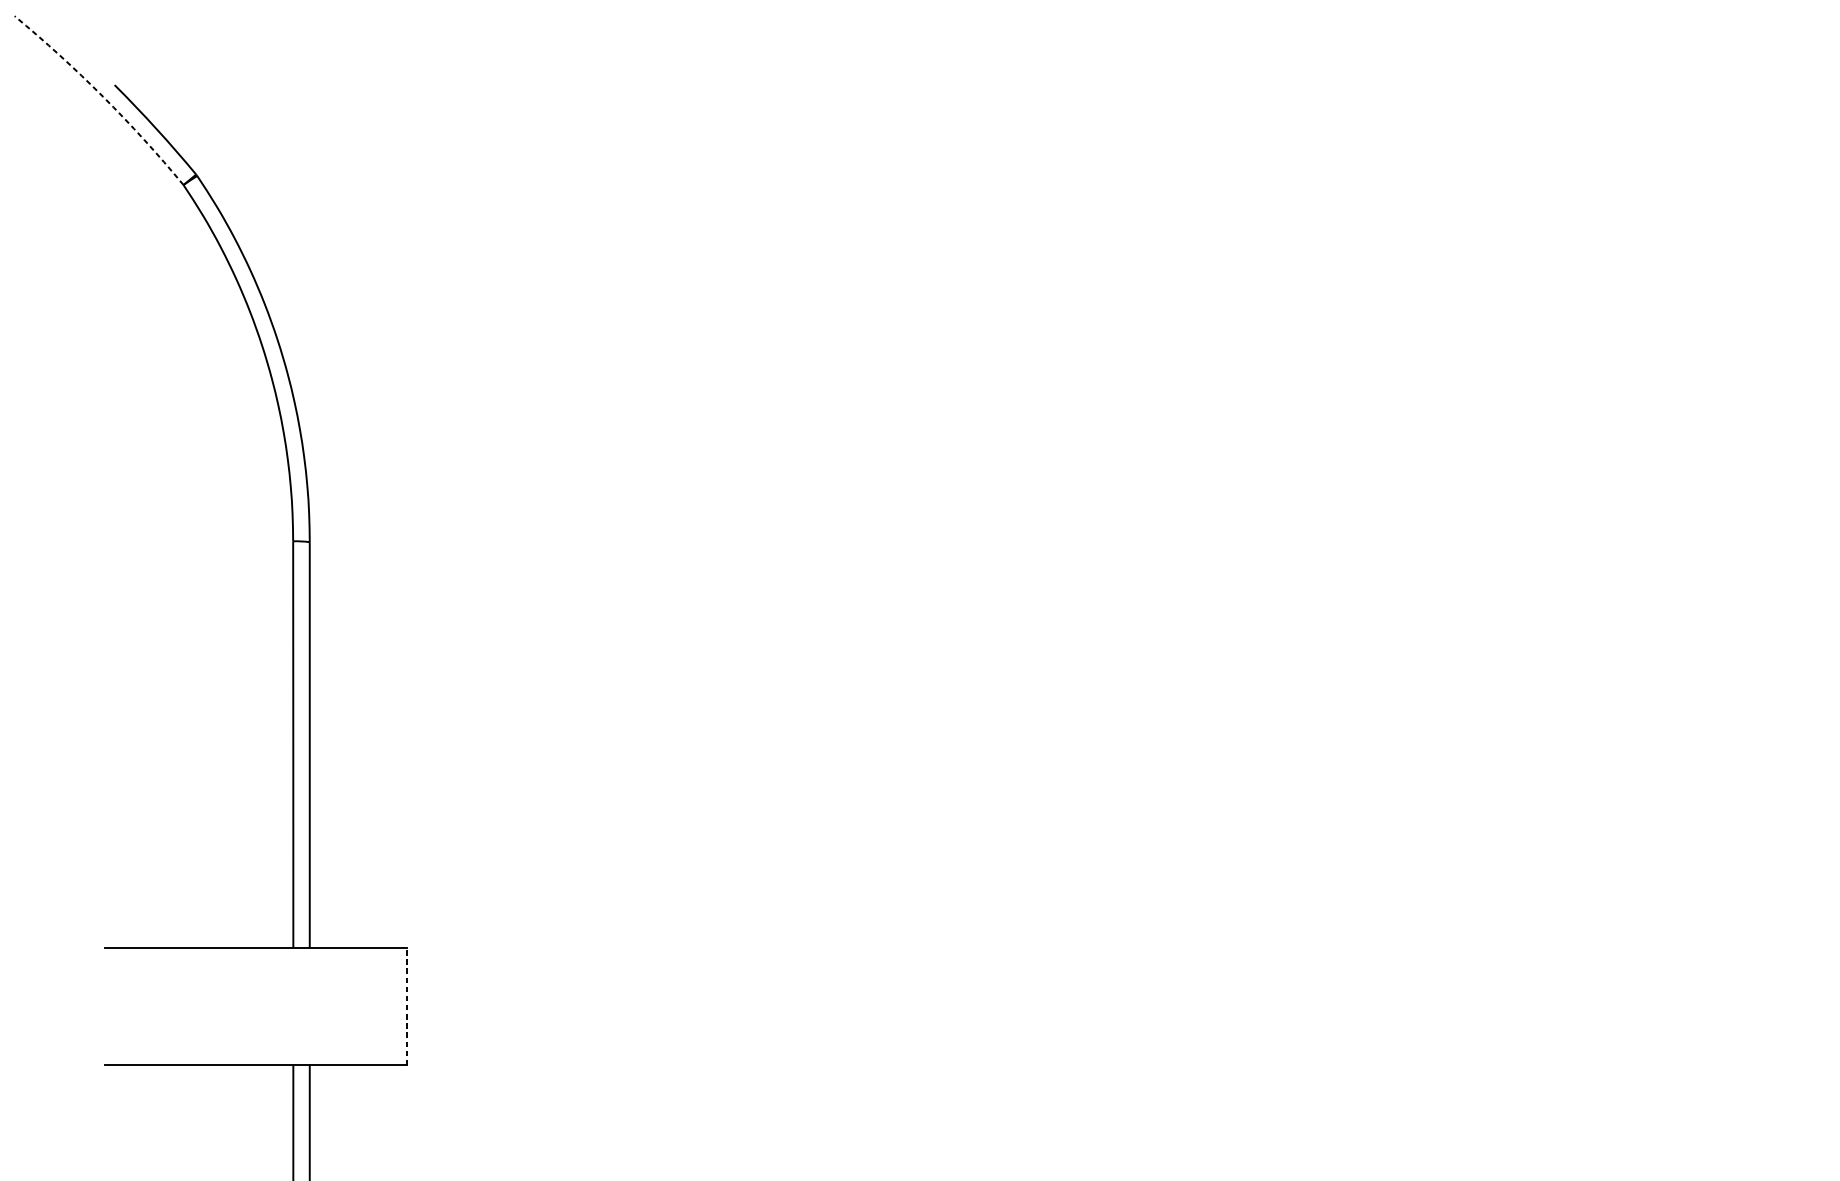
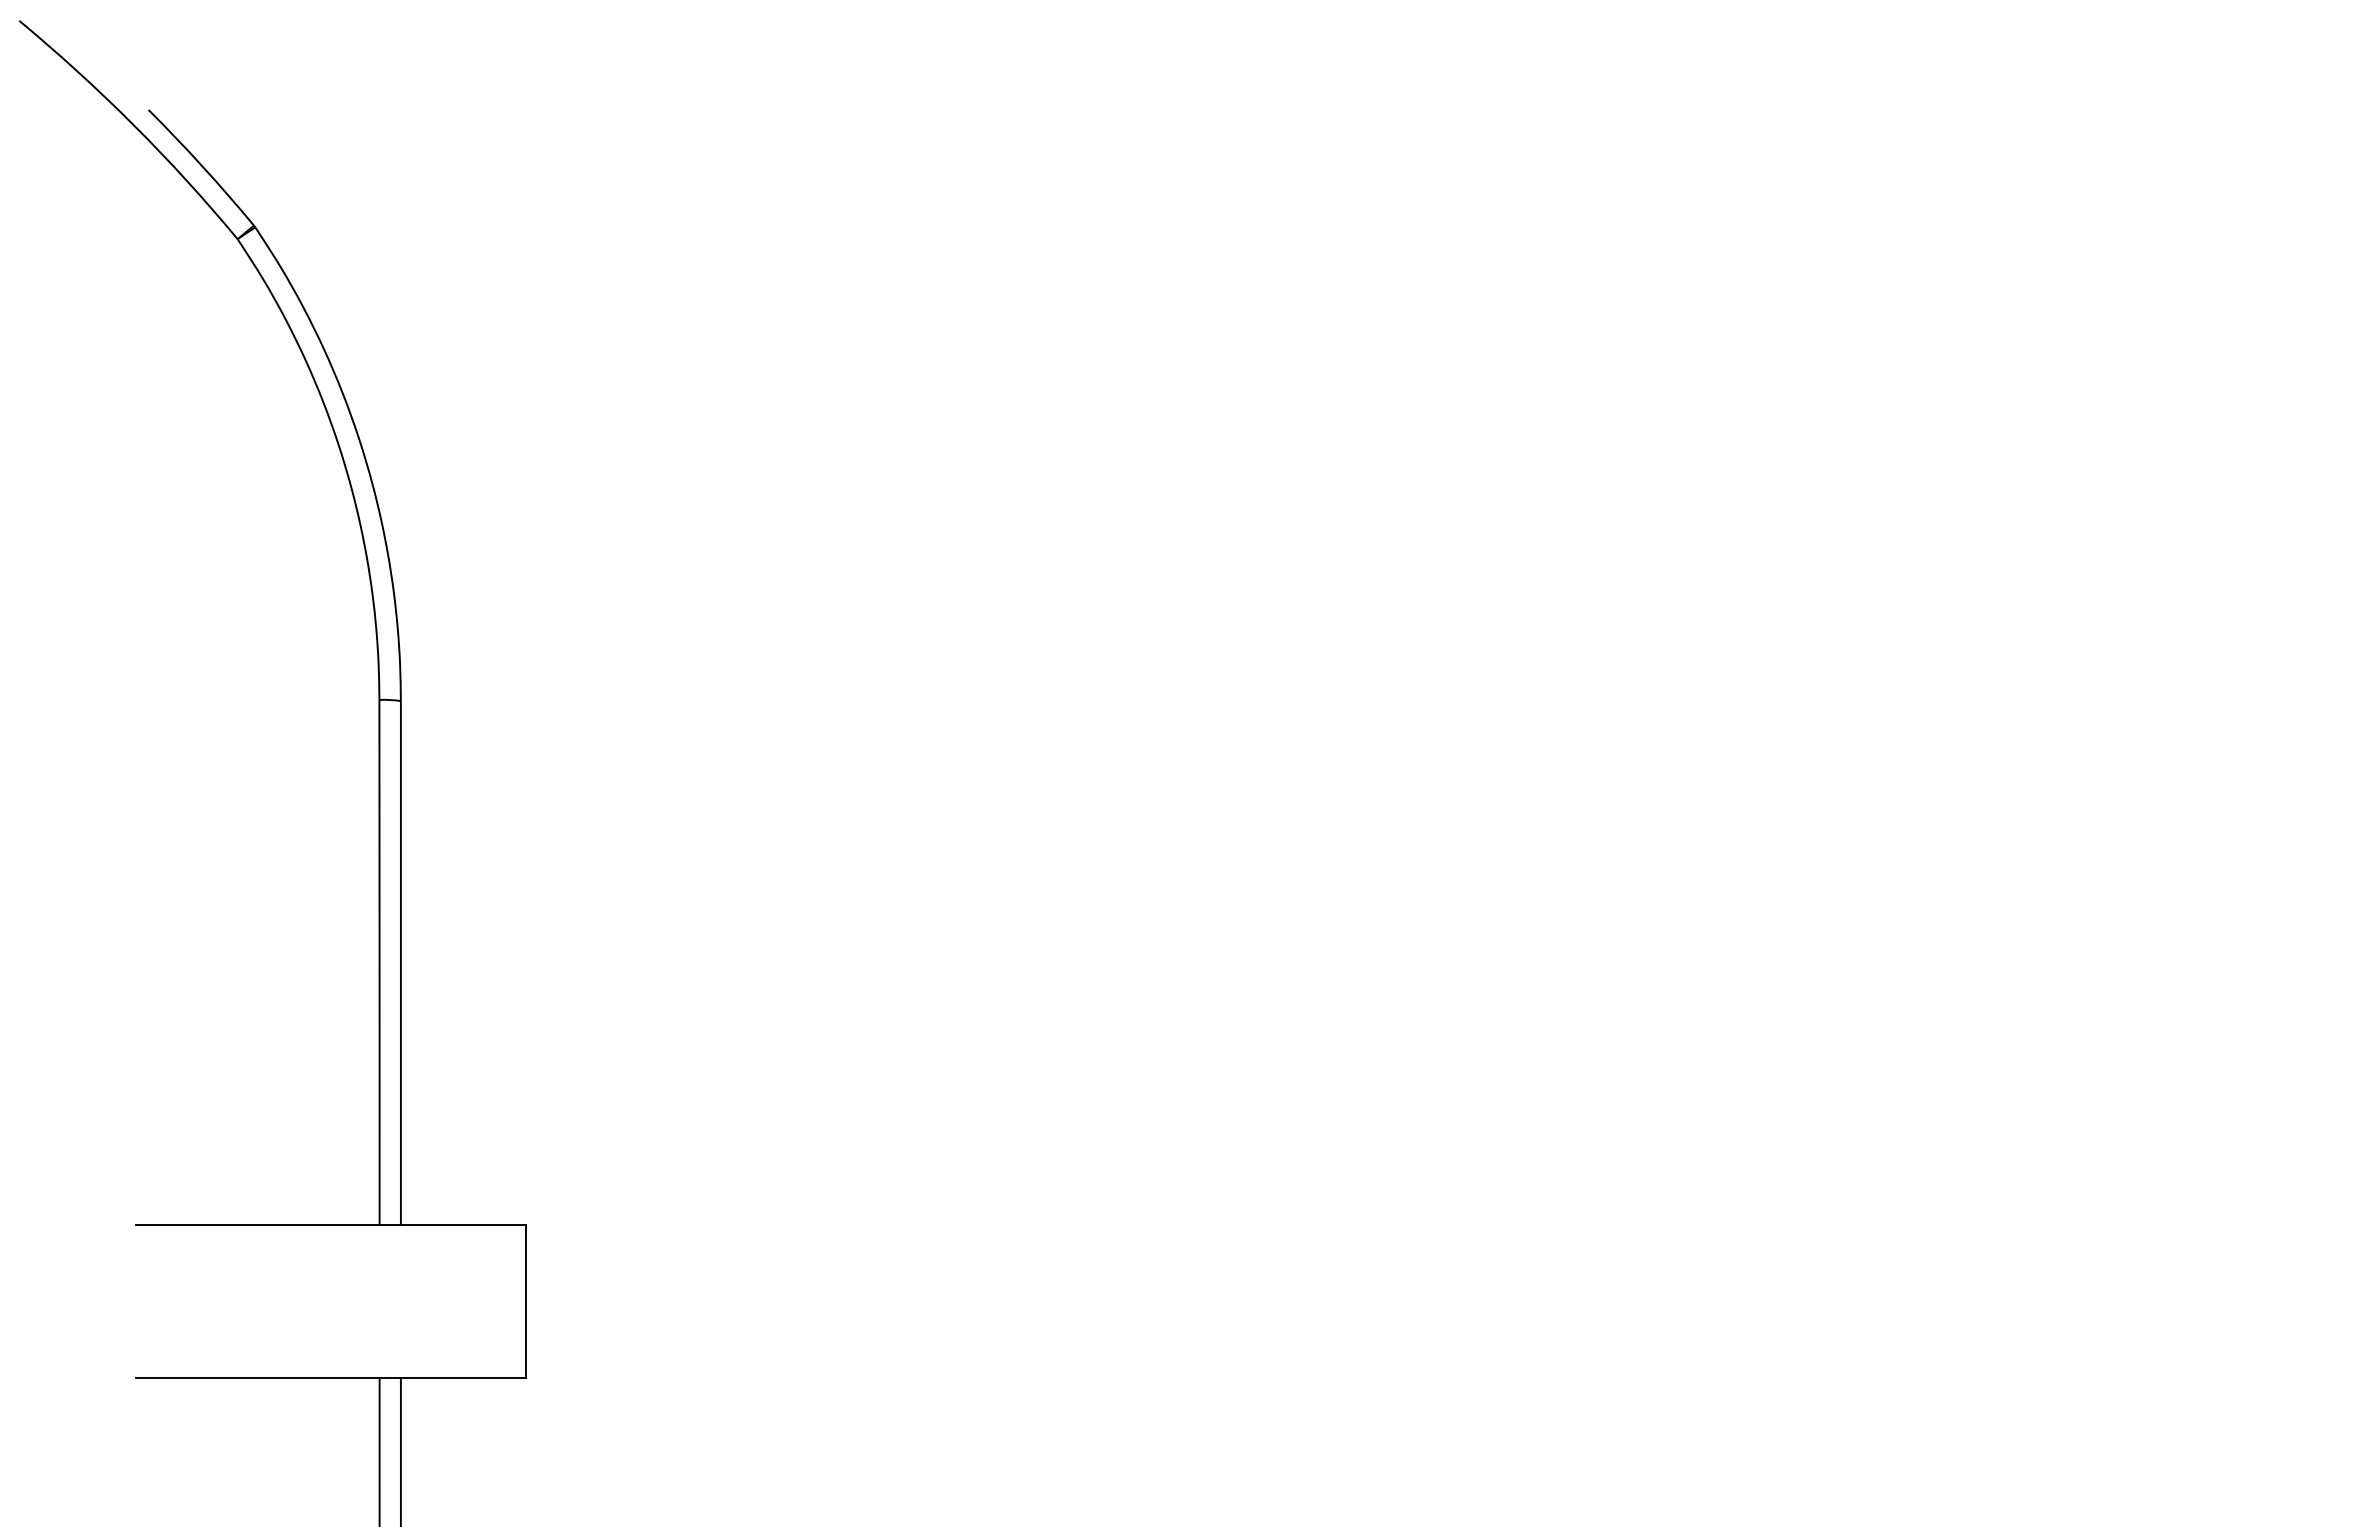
arc: (103, 96) -> (133, 124), dashed -> solid
line: (406, 1005) -> (526, 1300), dashed -> solid

